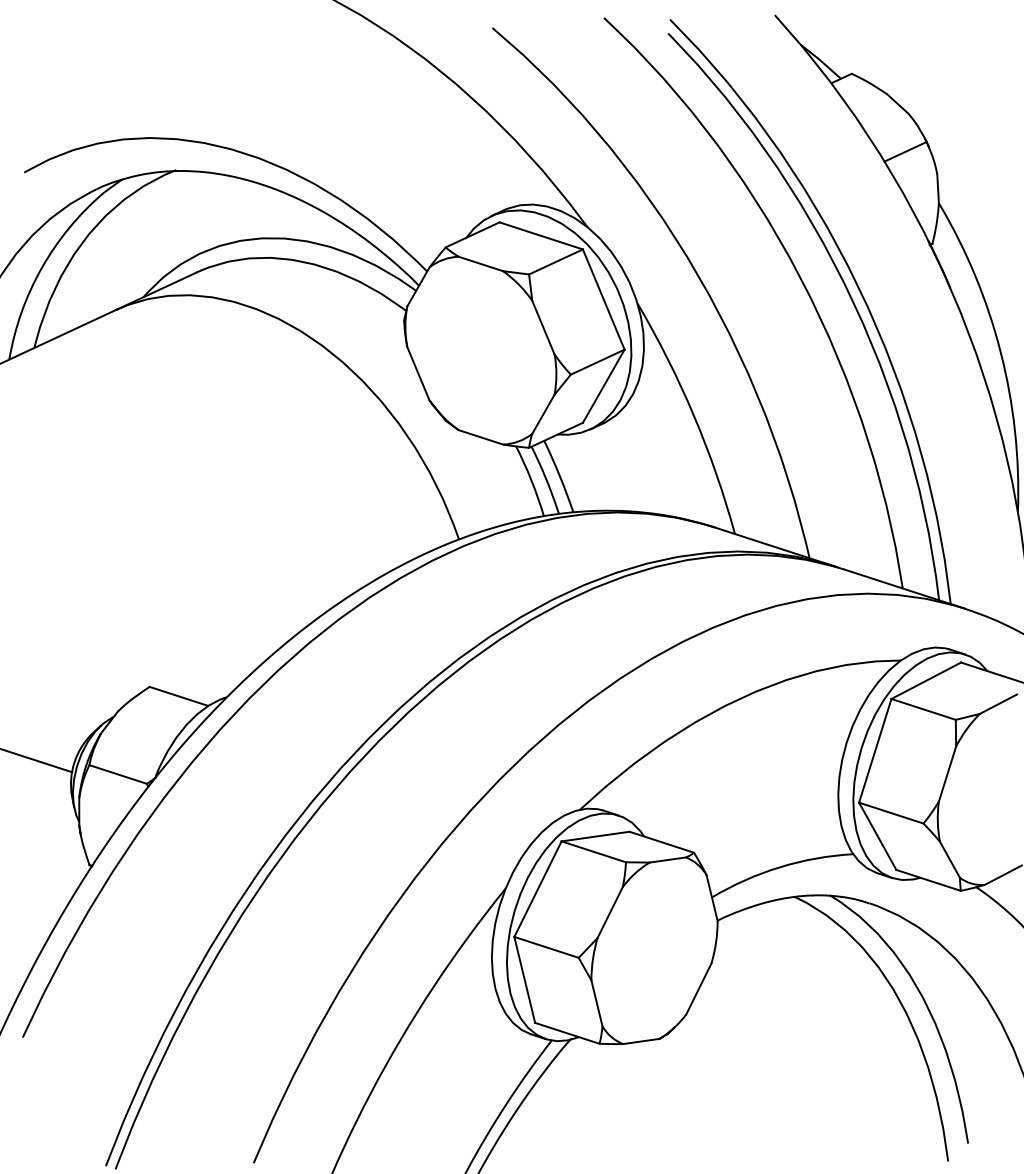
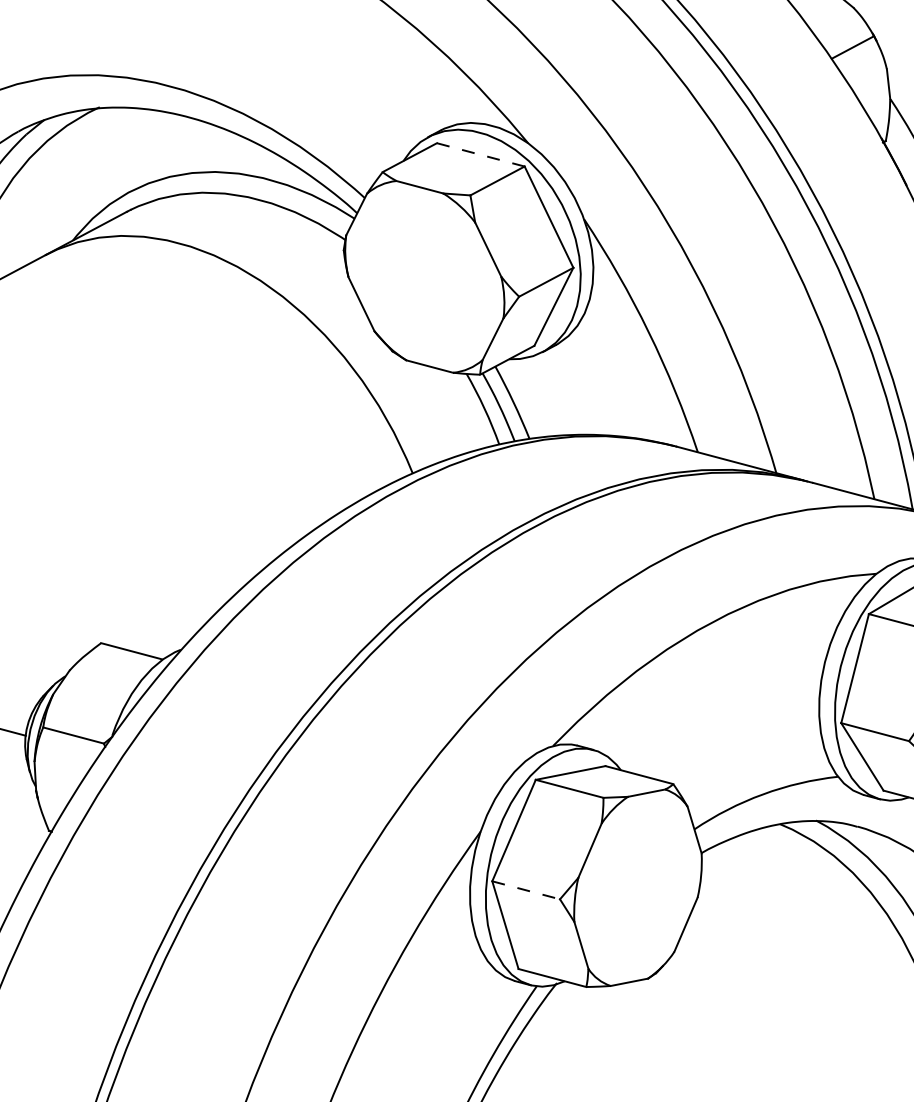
line: (541, 235) -> (481, 154), solid -> dashed
line: (546, 947) -> (526, 890), solid -> dashed

